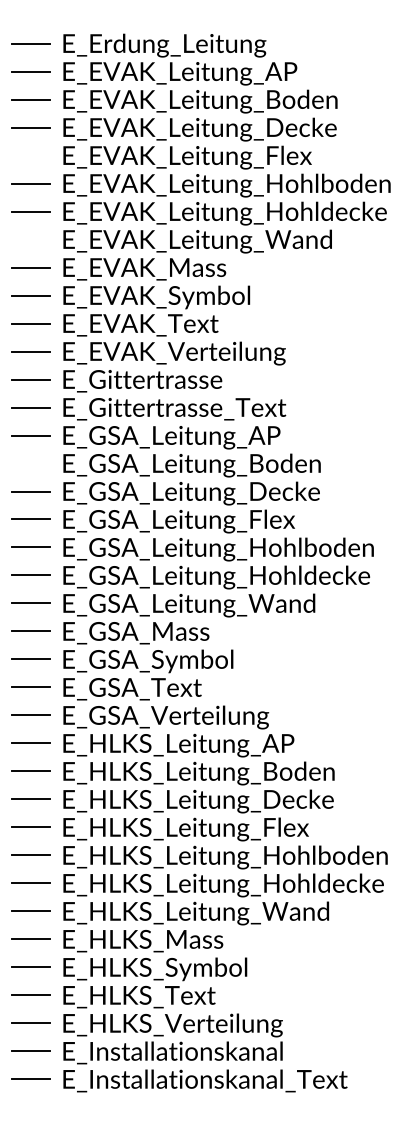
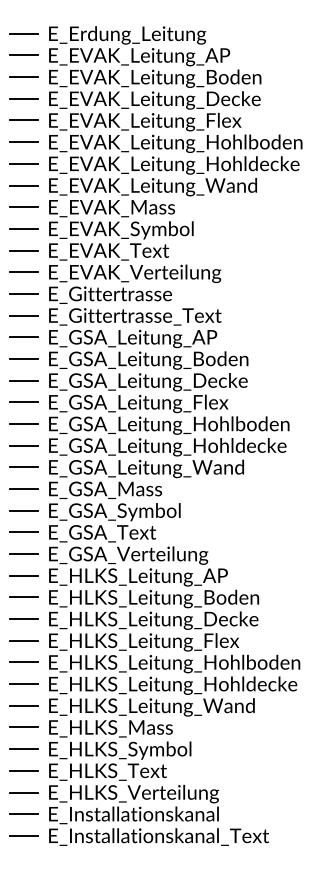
line: (30, 154) -> (23, 119), added
line: (30, 239) -> (23, 185), added
line: (30, 462) -> (23, 358), added

